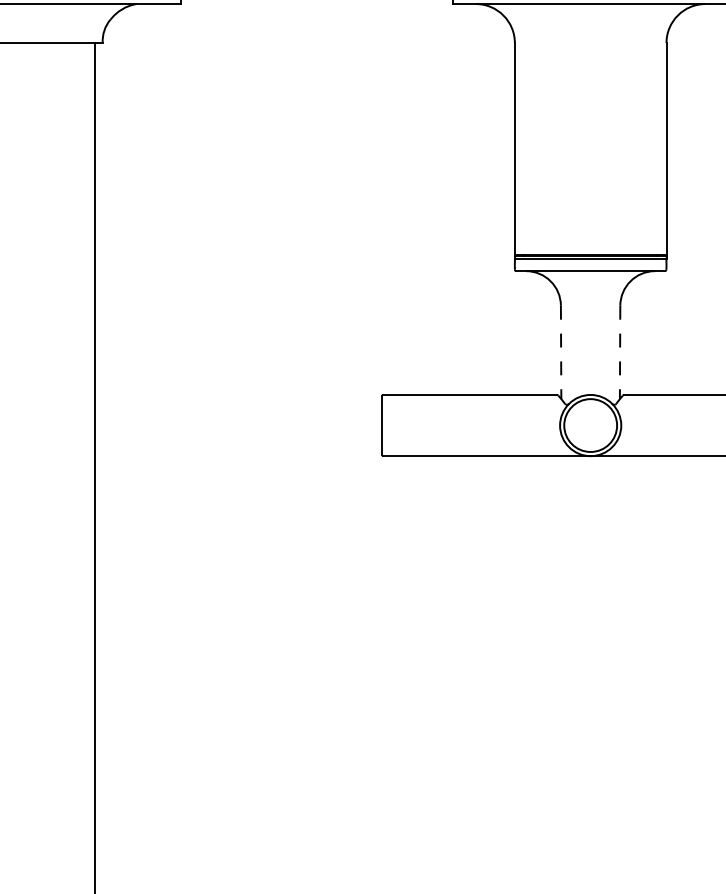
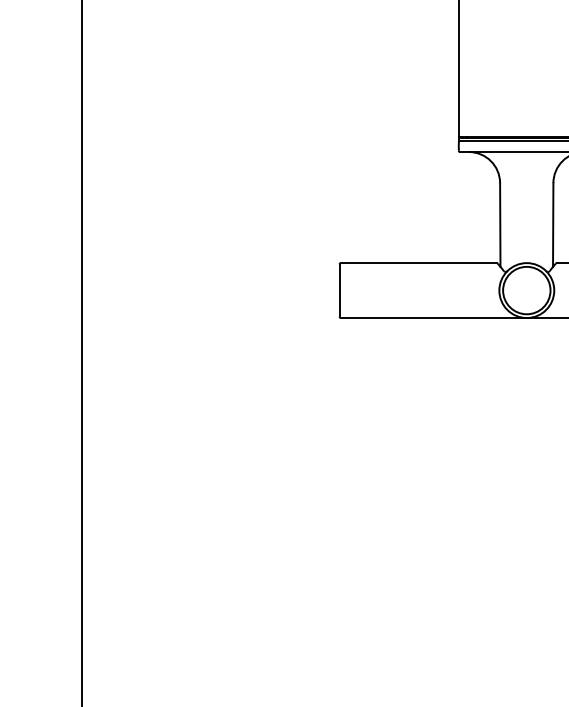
line: (561, 352) -> (500, 225), dashed -> solid
line: (620, 352) -> (553, 225), dashed -> solid

